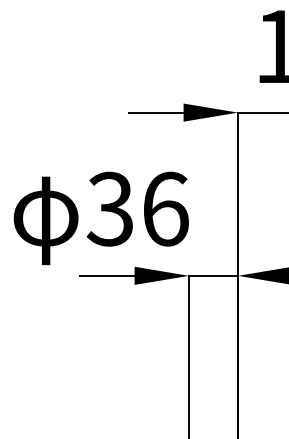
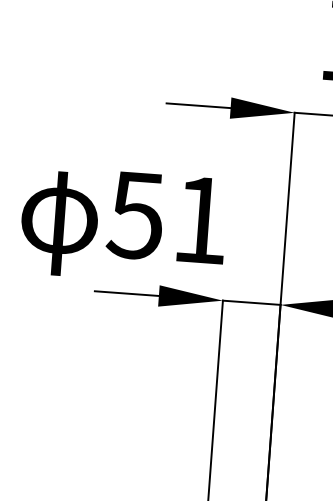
text: (137, 208) -> (168, 216), 36 -> 51

